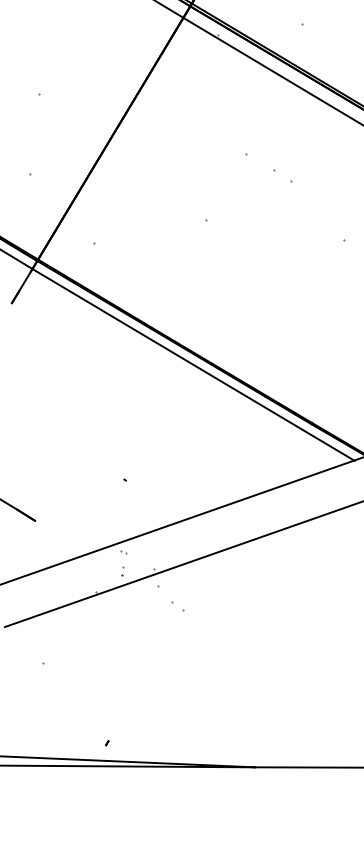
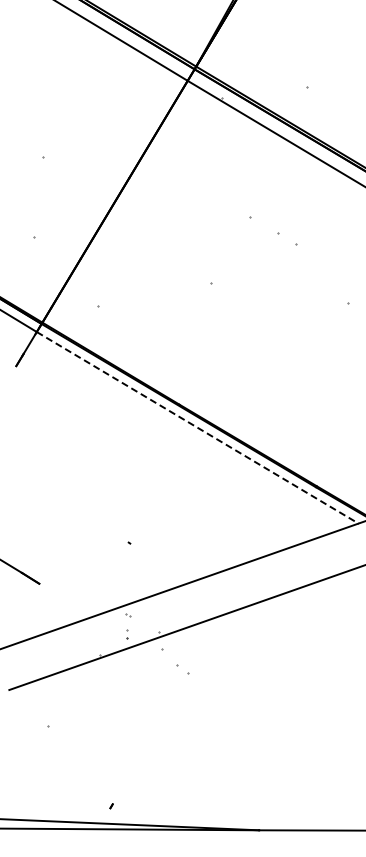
line: (194, 365) -> (198, 428), solid -> dashed

